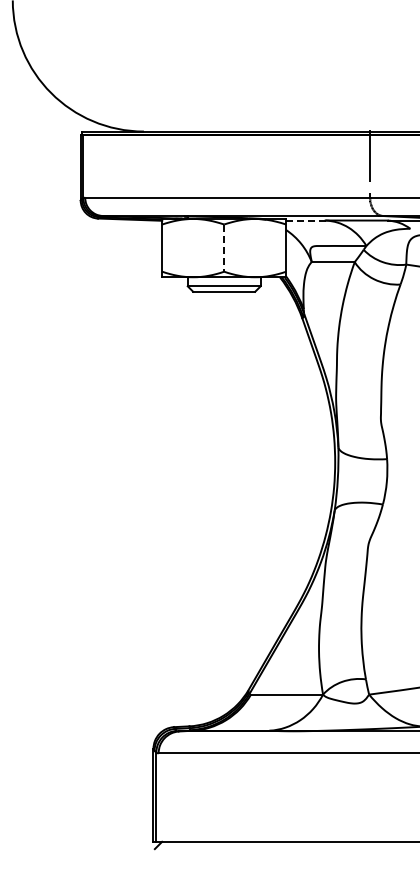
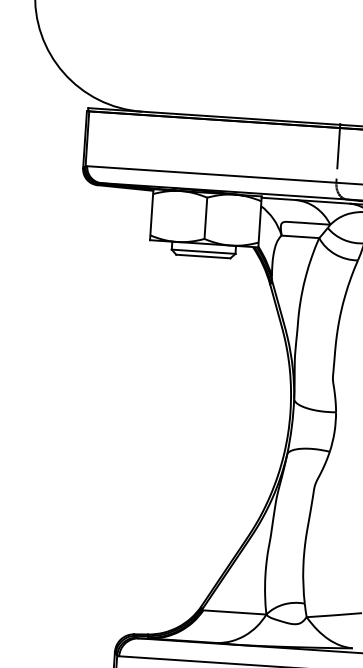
line: (305, 220) -> (278, 198), dashed -> solid
line: (224, 248) -> (206, 218), dashed -> solid

